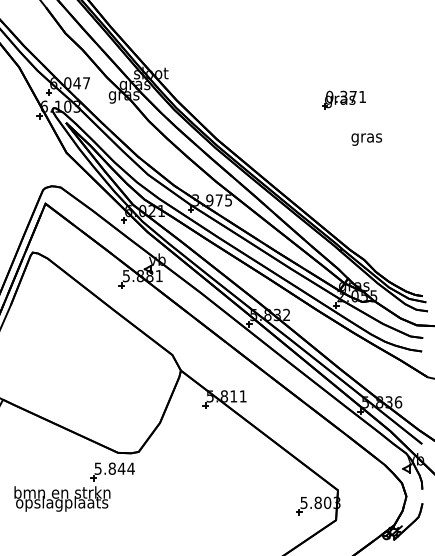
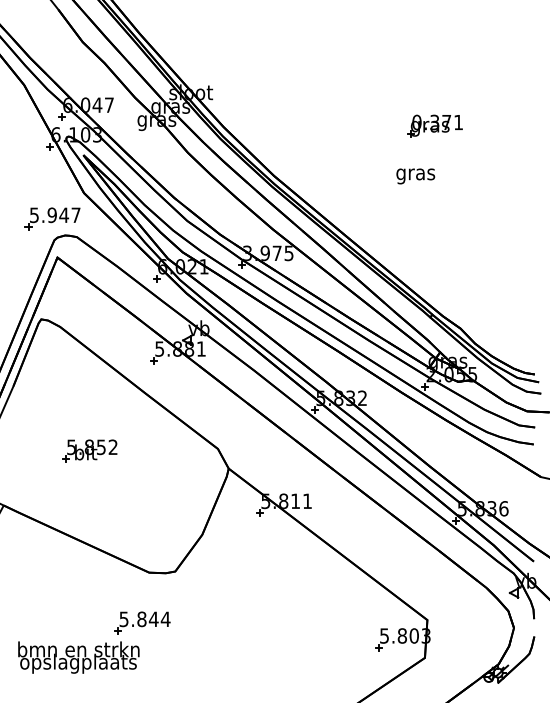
text: (366, 139) -> (415, 176), moved
part: (41, 173) -> (52, 219), added
part: (70, 356) -> (89, 450), added
part: (74, 486) -> (94, 641), moved

